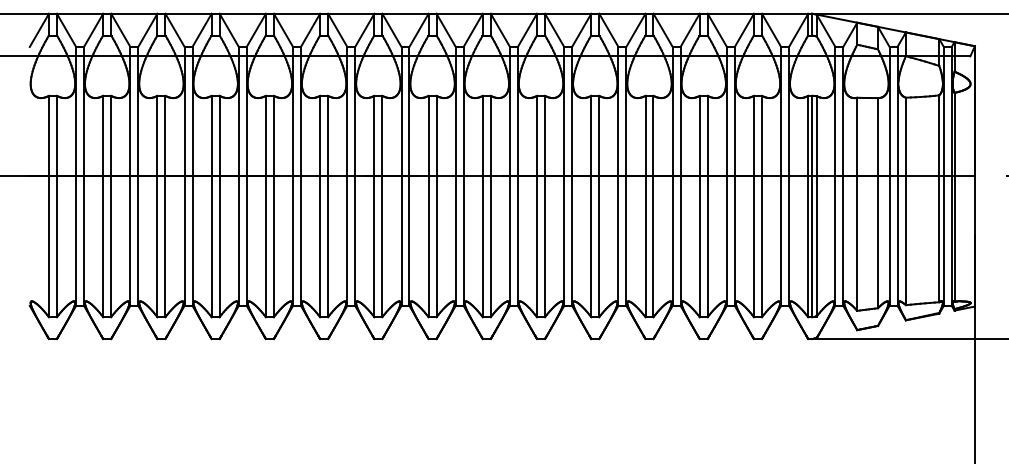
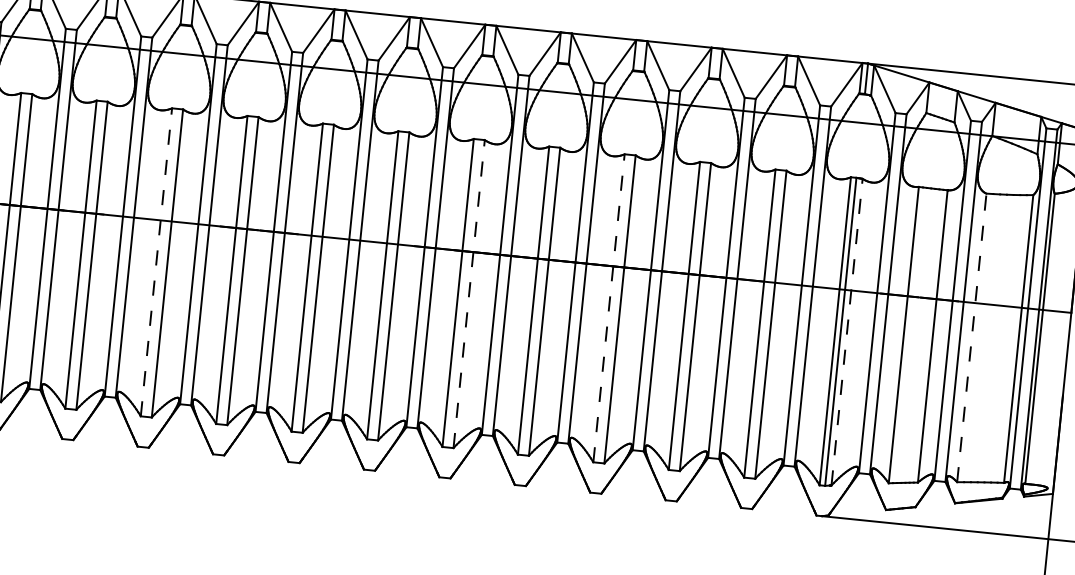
line: (905, 201) -> (971, 337), solid -> dashed
line: (816, 205) -> (846, 330), solid -> dashed
line: (320, 206) -> (156, 262), solid -> dashed
line: (545, 206) -> (469, 294), solid -> dashed
line: (645, 206) -> (608, 308), solid -> dashed

